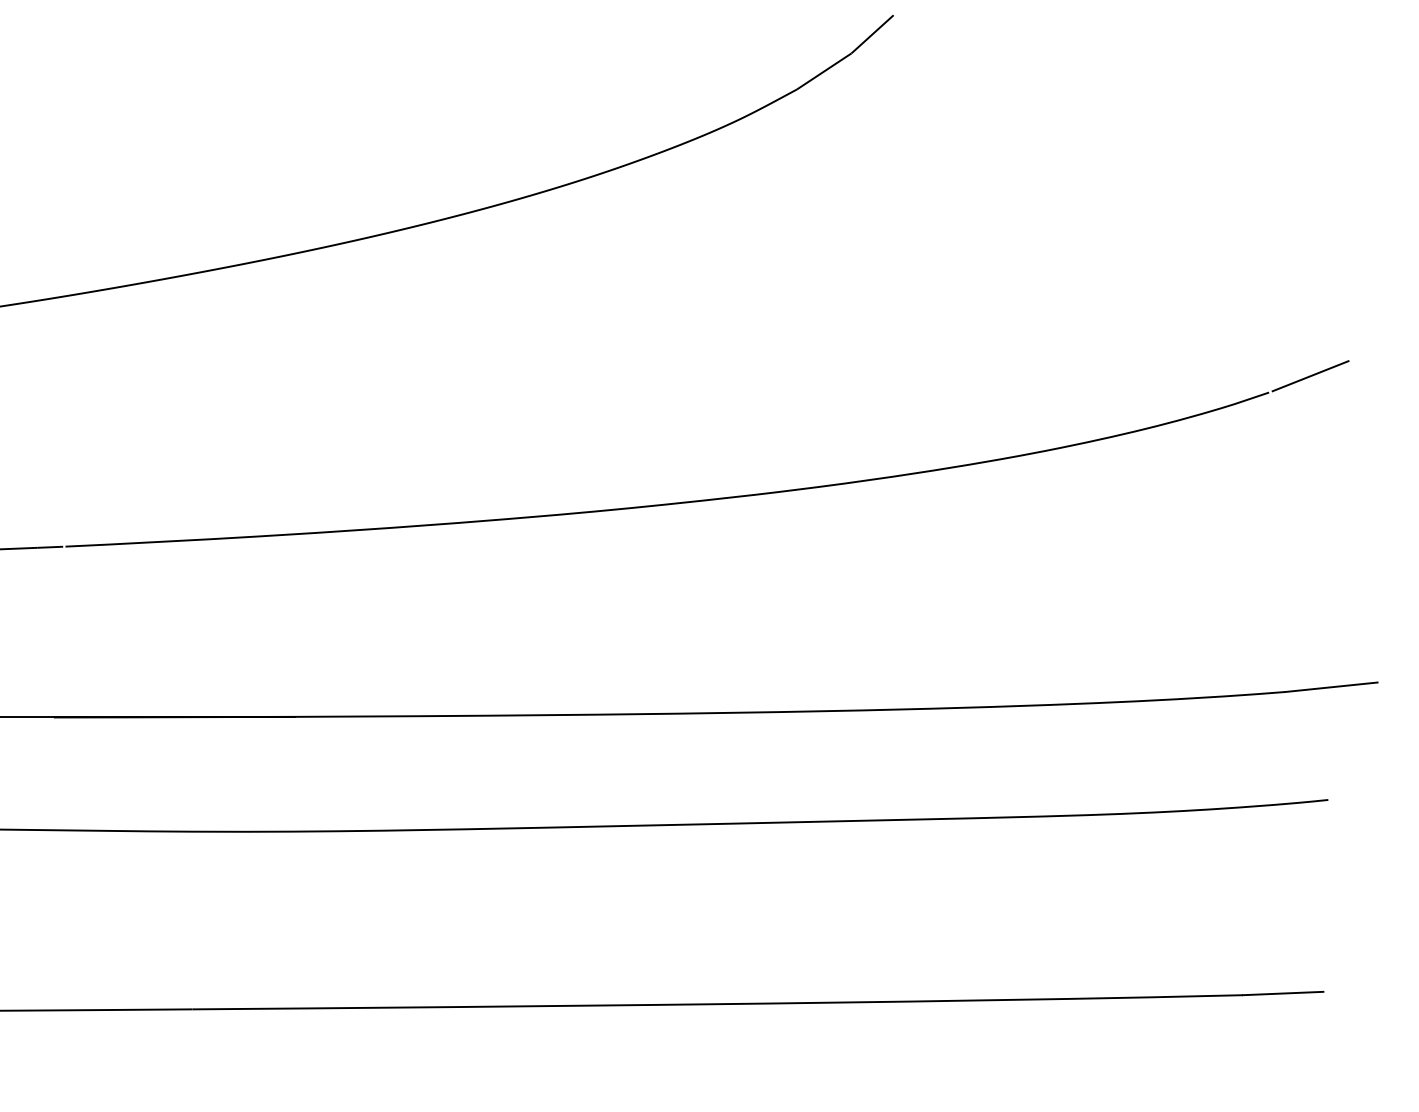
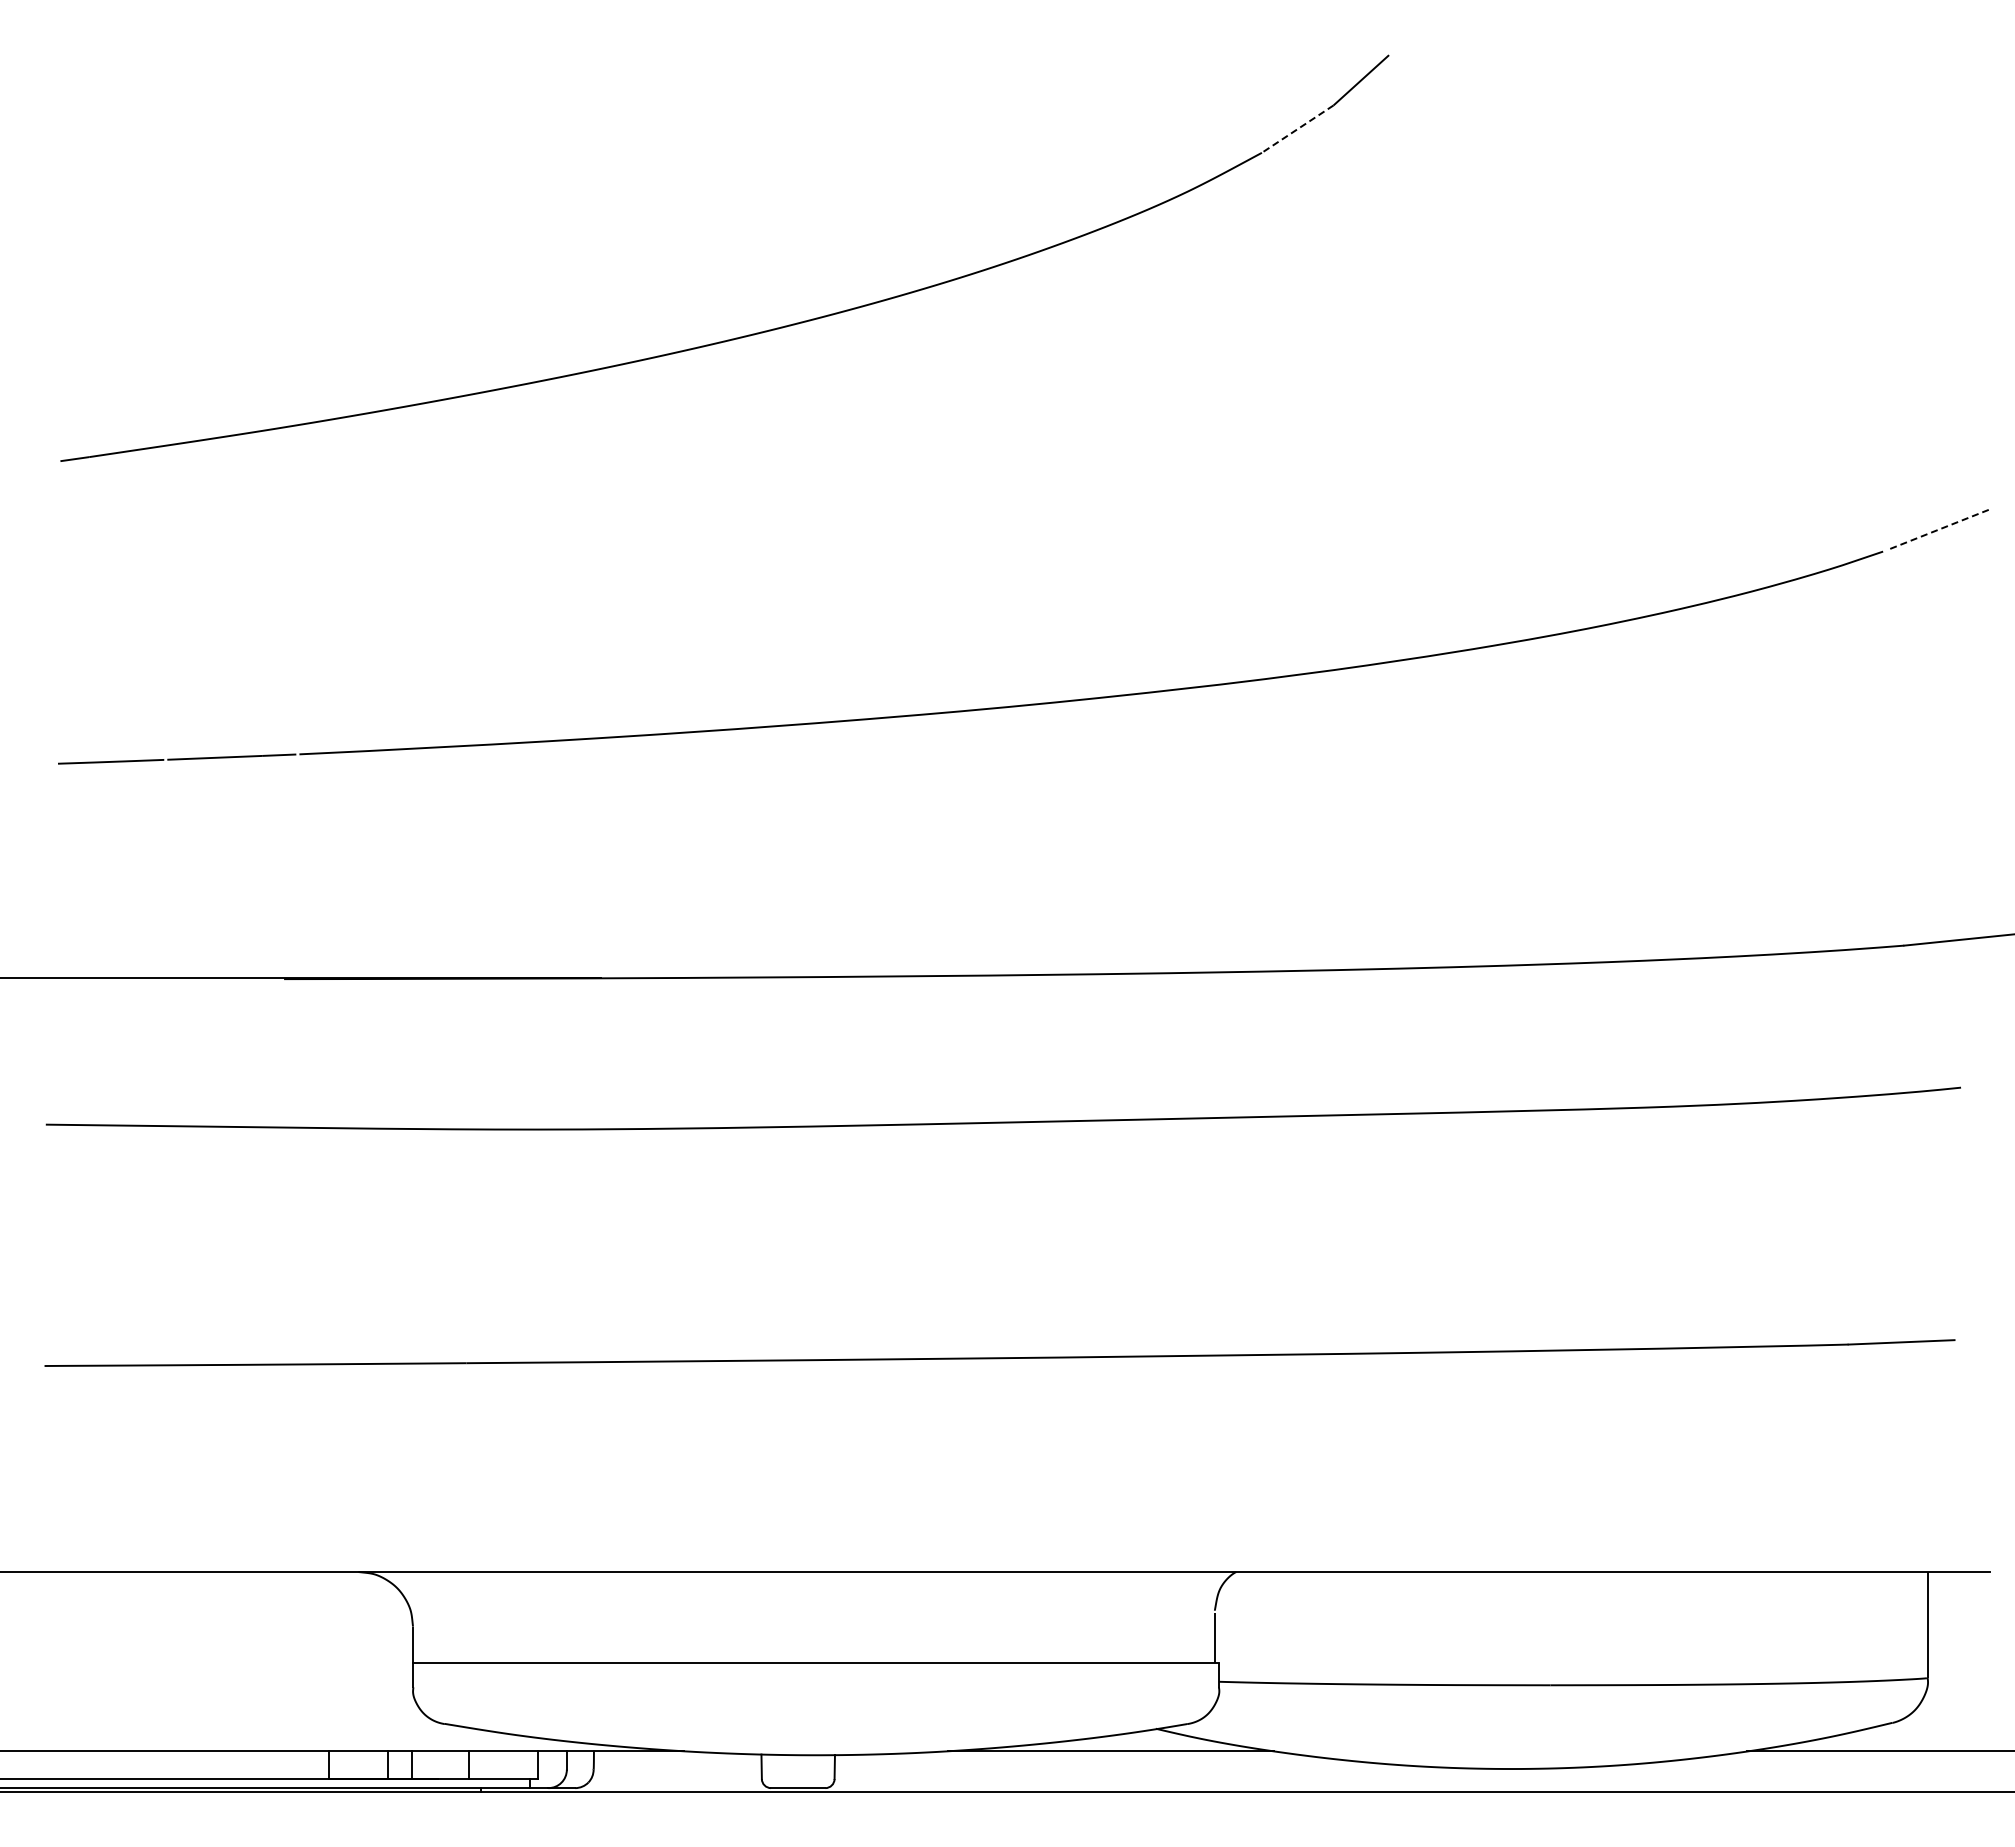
line: (824, 71) -> (1297, 129), solid -> dashed
line: (1310, 376) -> (1937, 530), solid -> dashed

